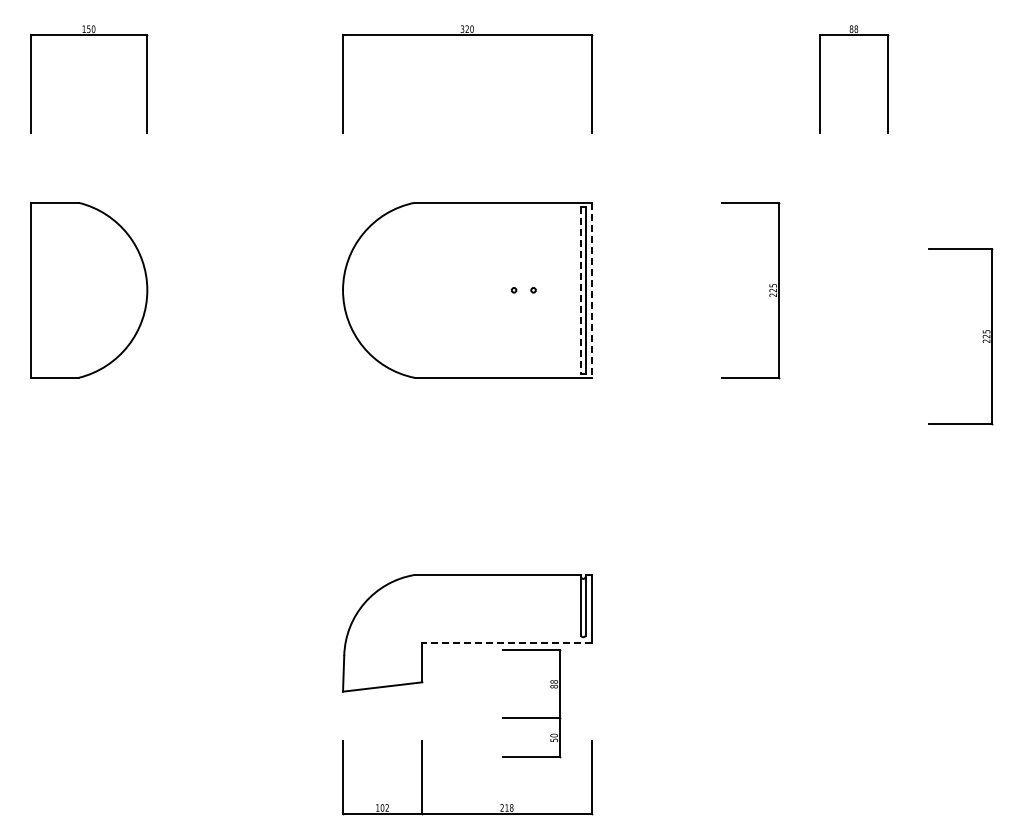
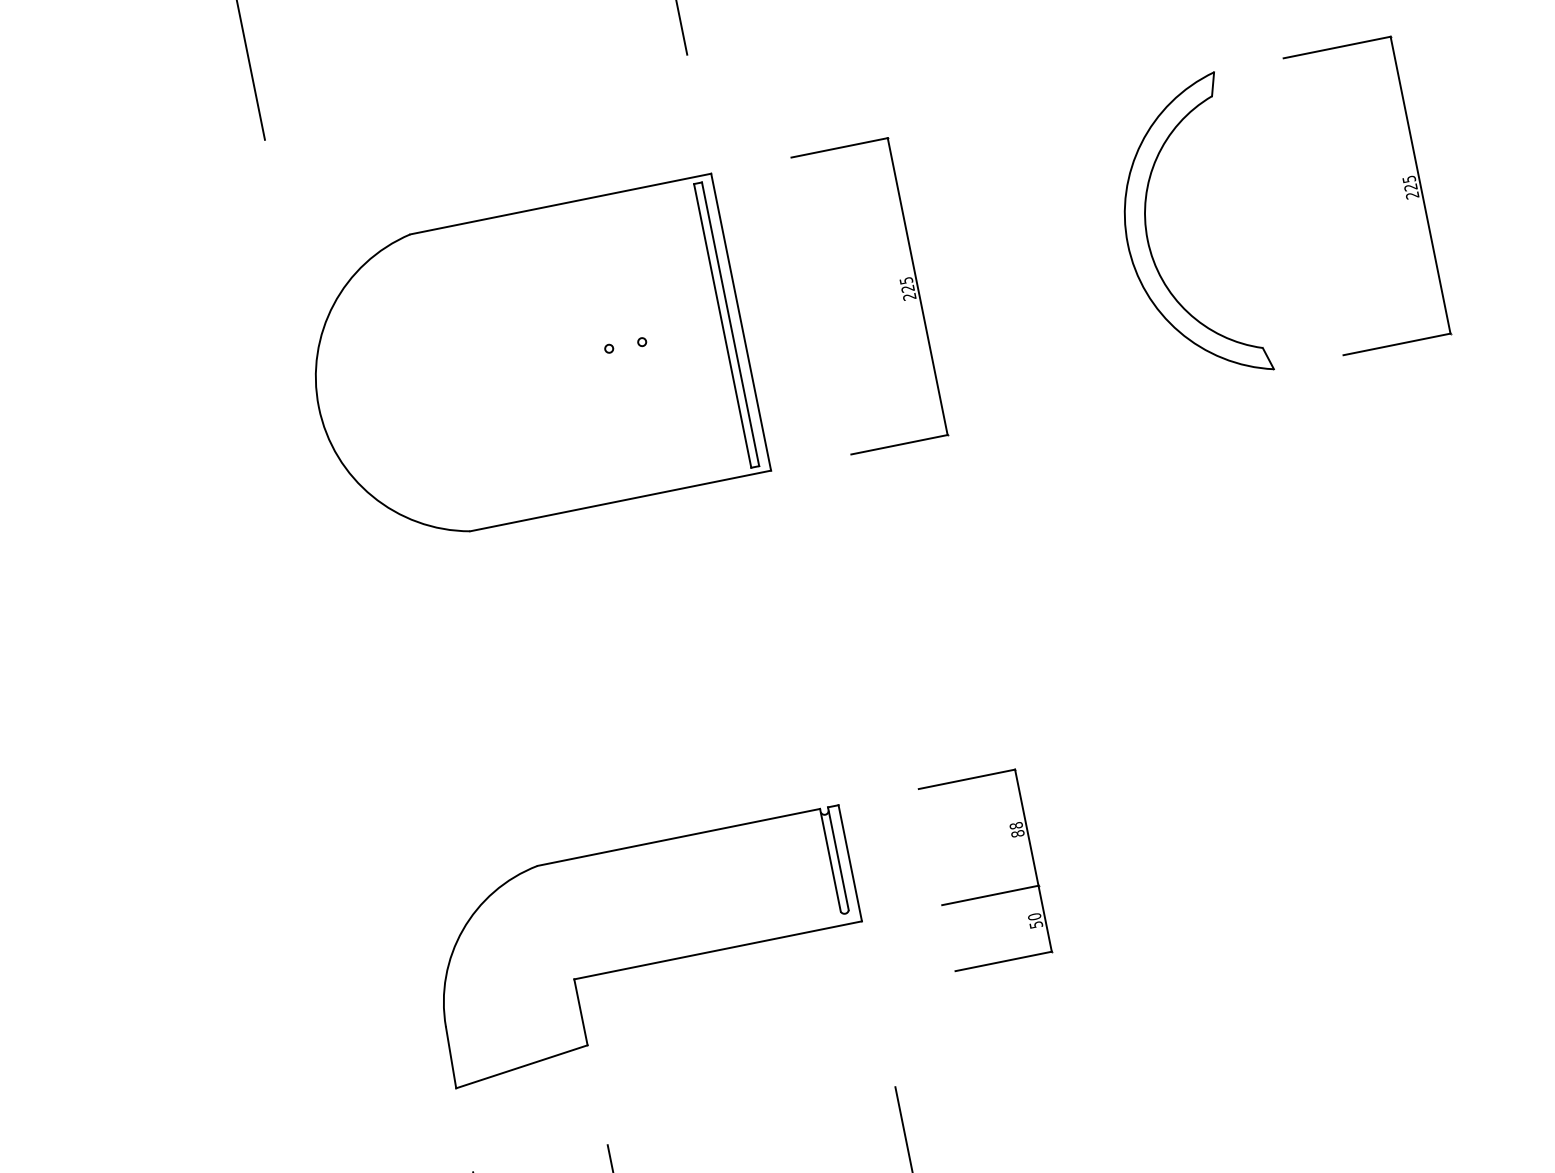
part: (832, 289) -> (1149, 238), added
line: (581, 290) -> (723, 326), dashed -> solid
line: (591, 290) -> (740, 322), dashed -> solid
part: (769, 290) -> (901, 290), moved
part: (982, 336) -> (1403, 188), moved
line: (507, 643) -> (718, 950), dashed -> solid
part: (531, 717) -> (989, 893), moved

